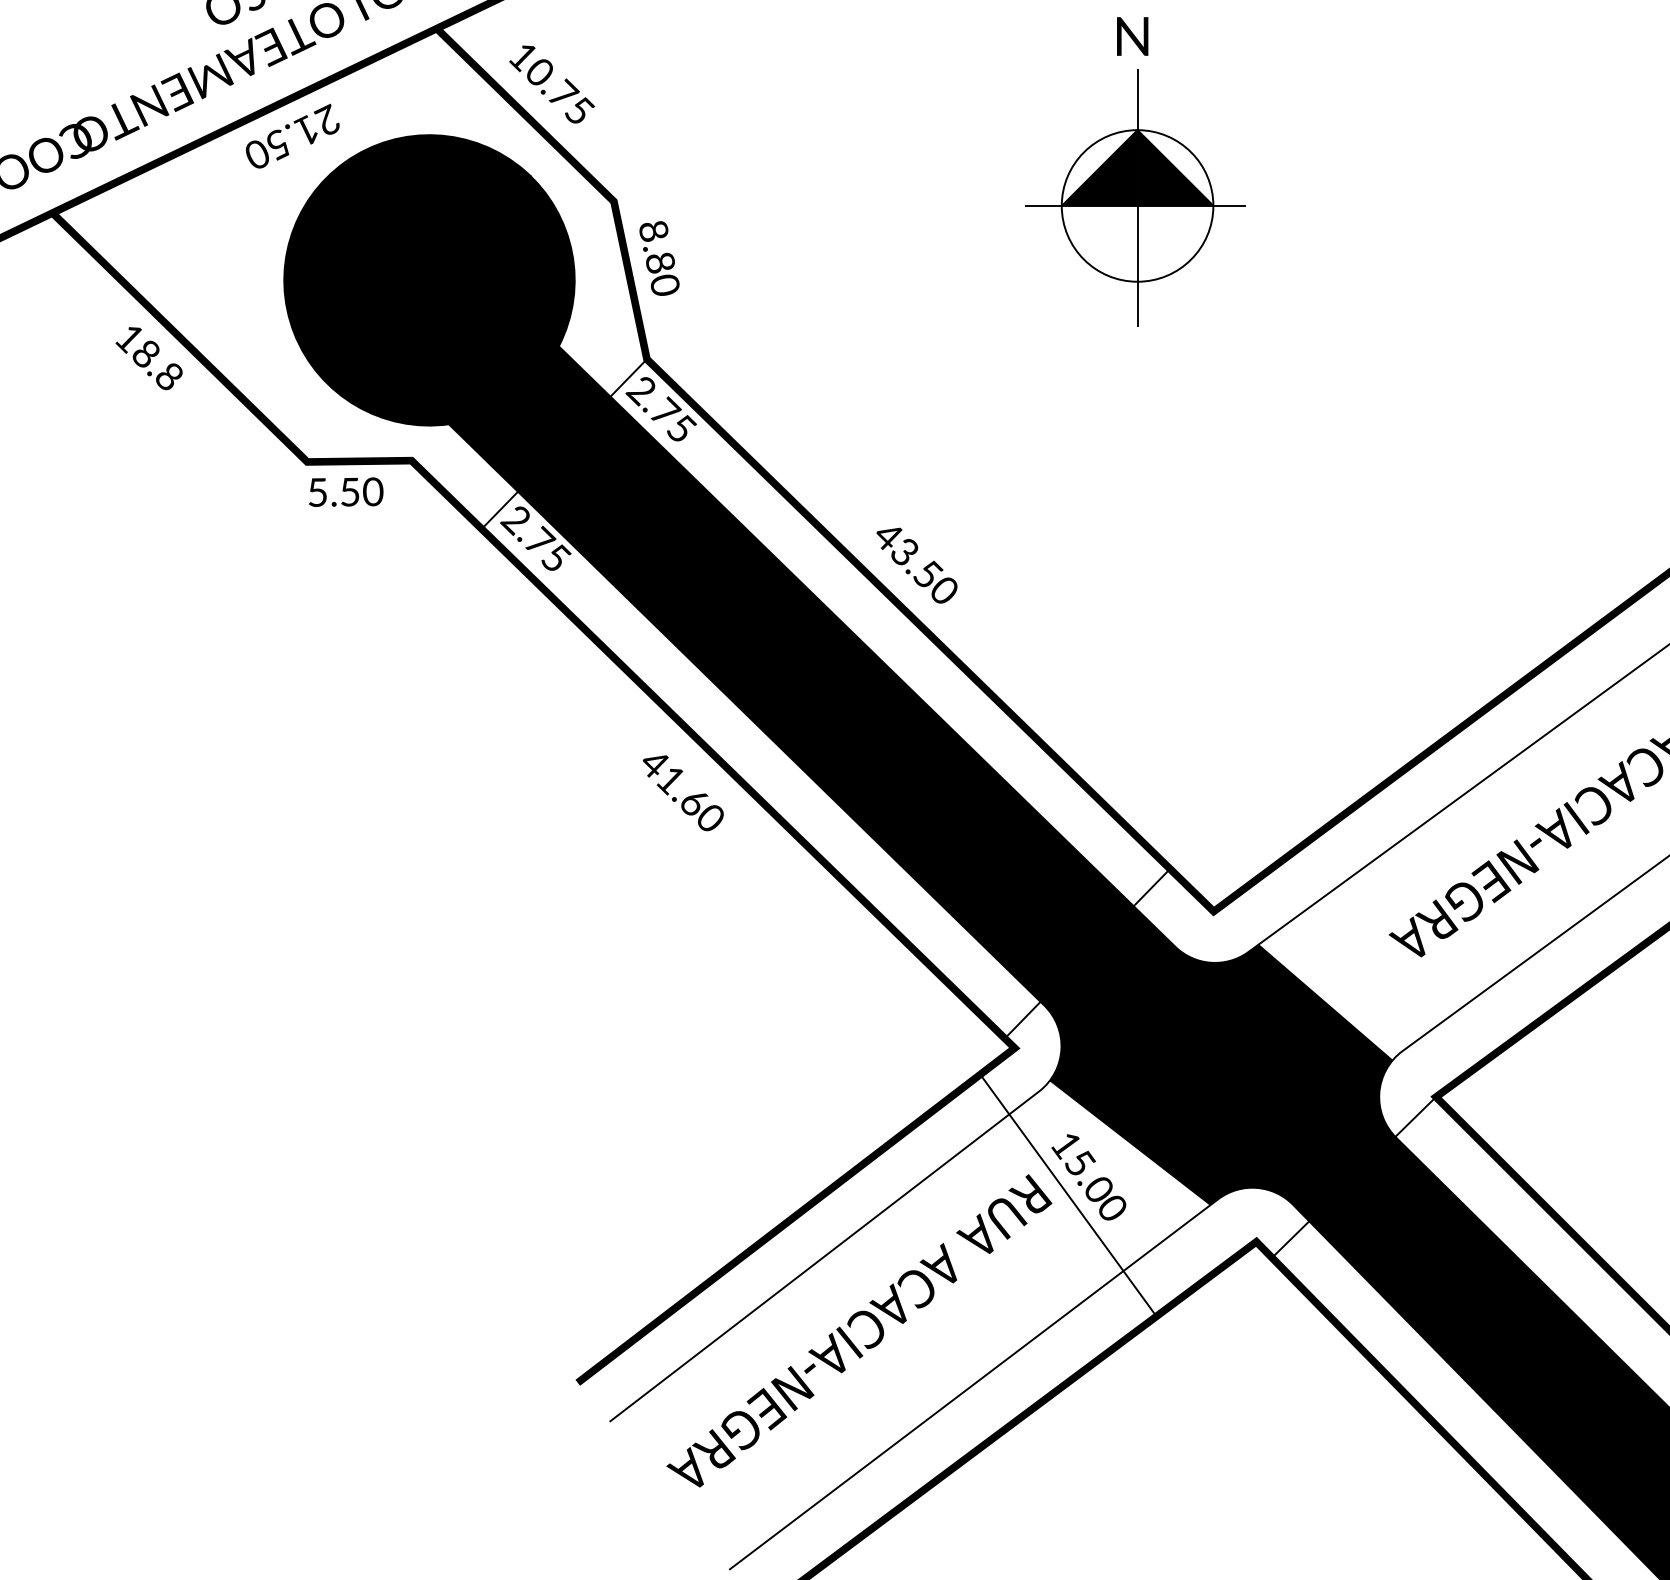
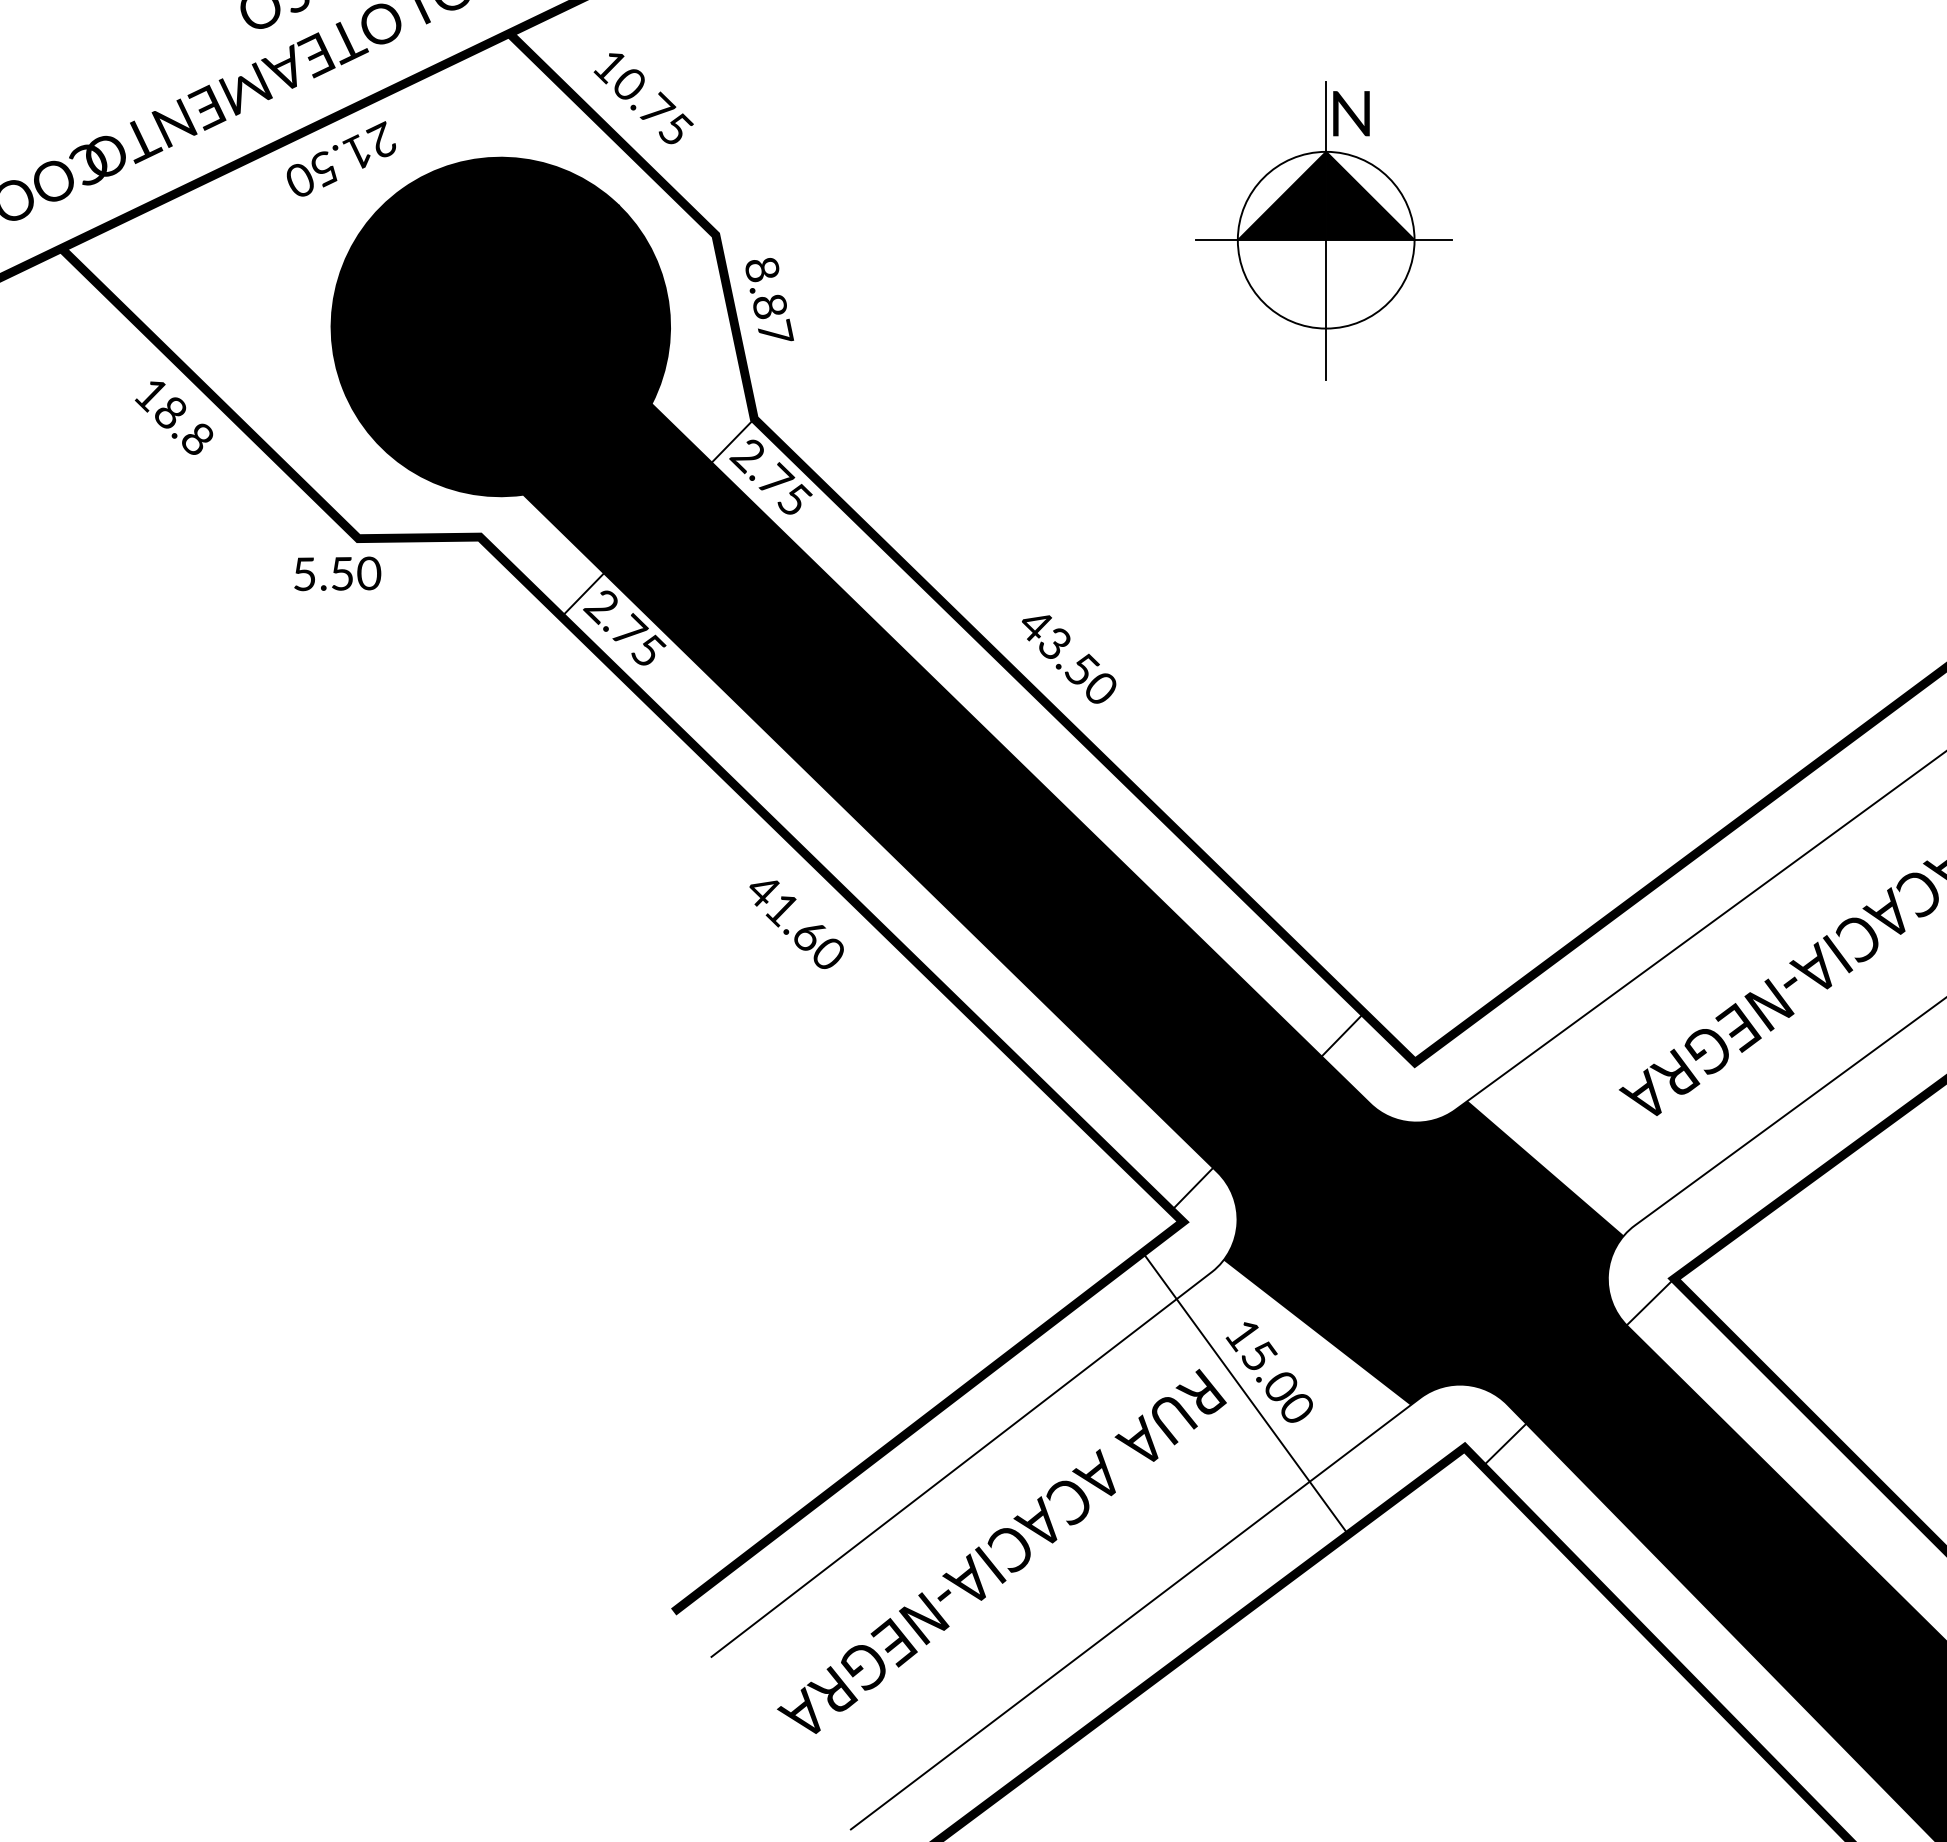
text: (1132, 36) -> (1351, 113), moved
text: (665, 284) -> (776, 331), 8.80 -> 8.87
text: (345, 491) -> (337, 573), moved

